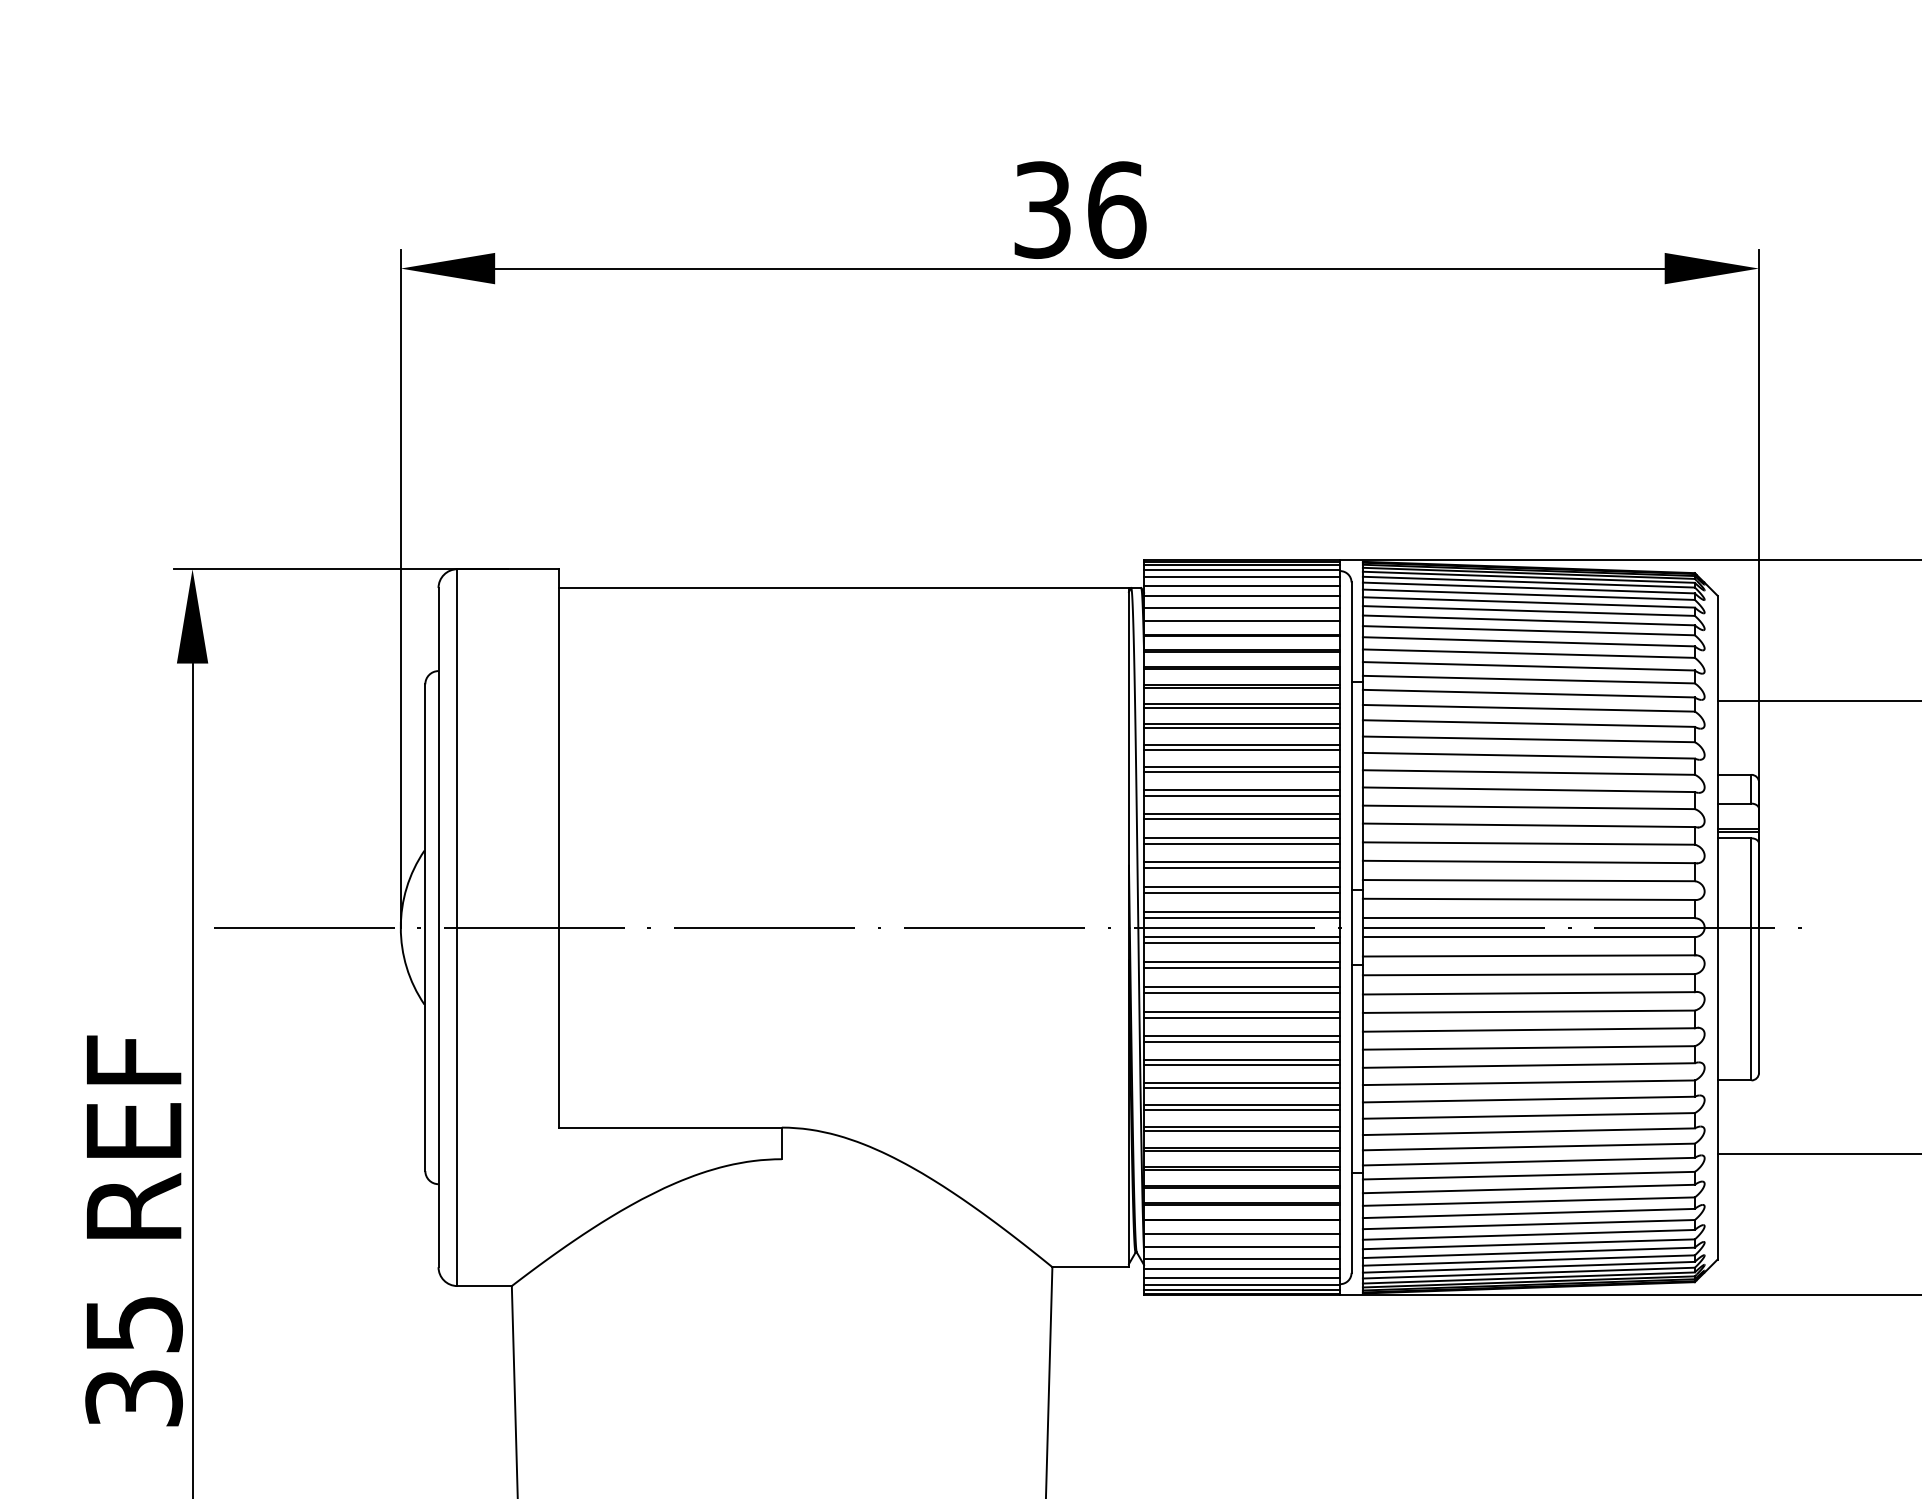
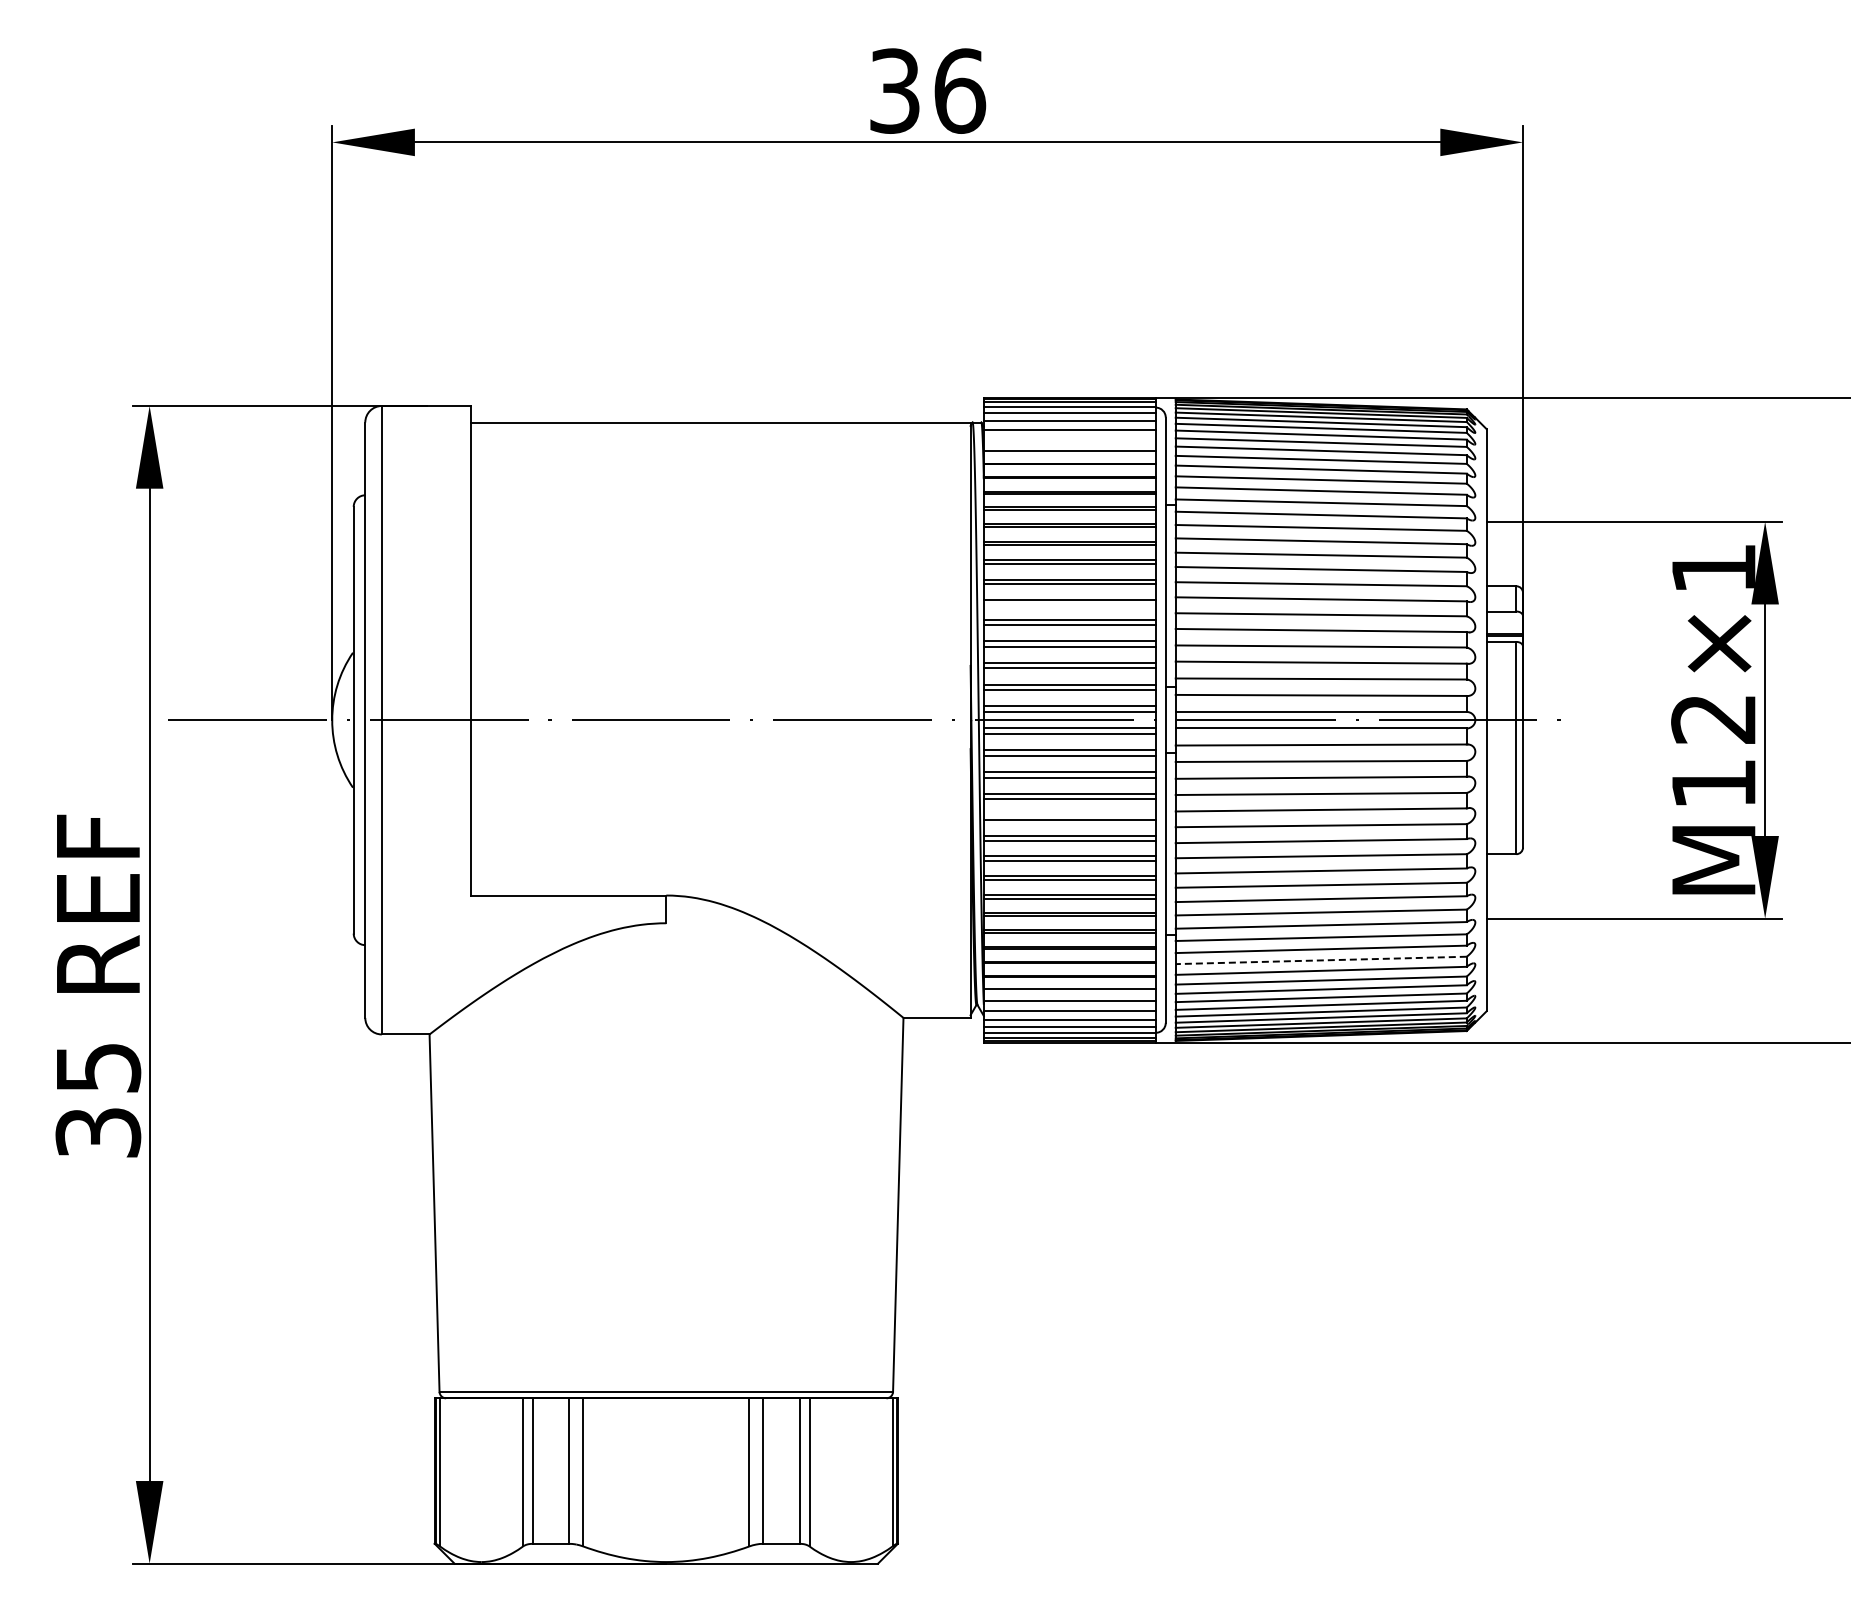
line: (1241, 607) -> (1069, 439), removed
line: (1241, 795) -> (1069, 604), removed
line: (1241, 1036) -> (1069, 815), removed
line: (1529, 1201) -> (1321, 960), solid -> dashed

